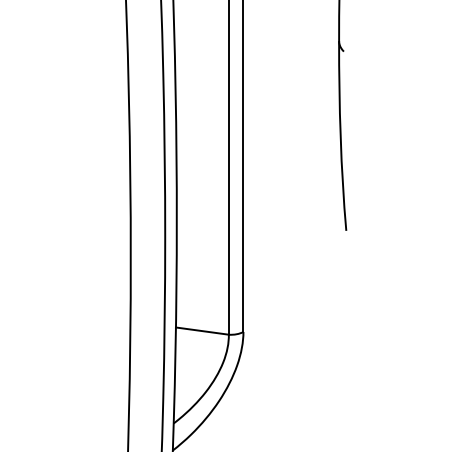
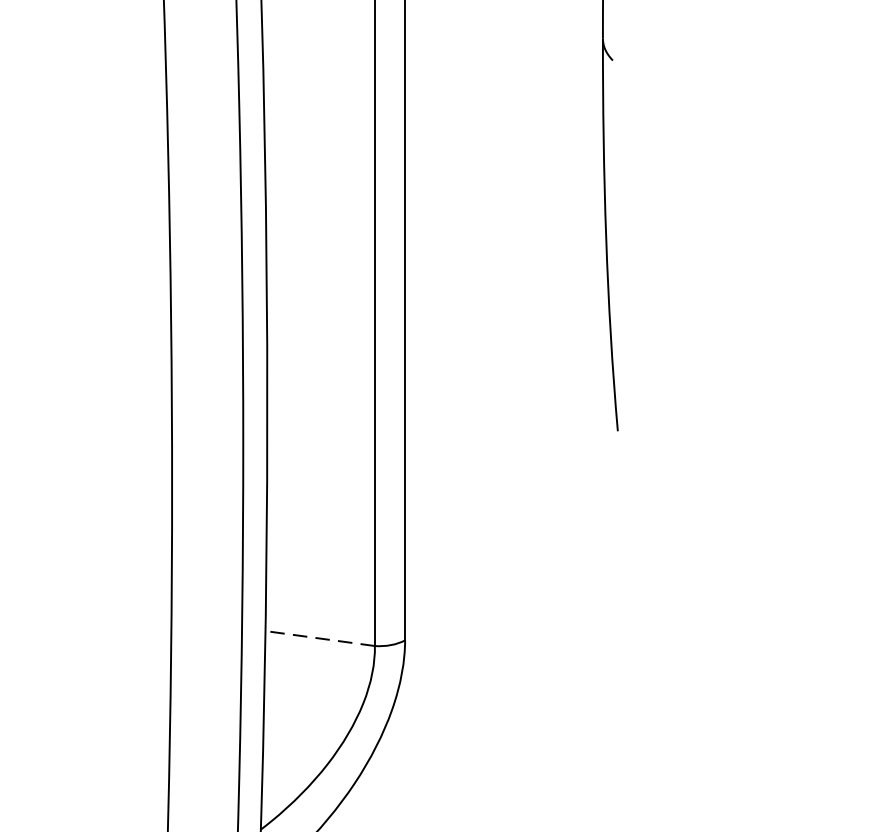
line: (202, 331) -> (320, 639), solid -> dashed

